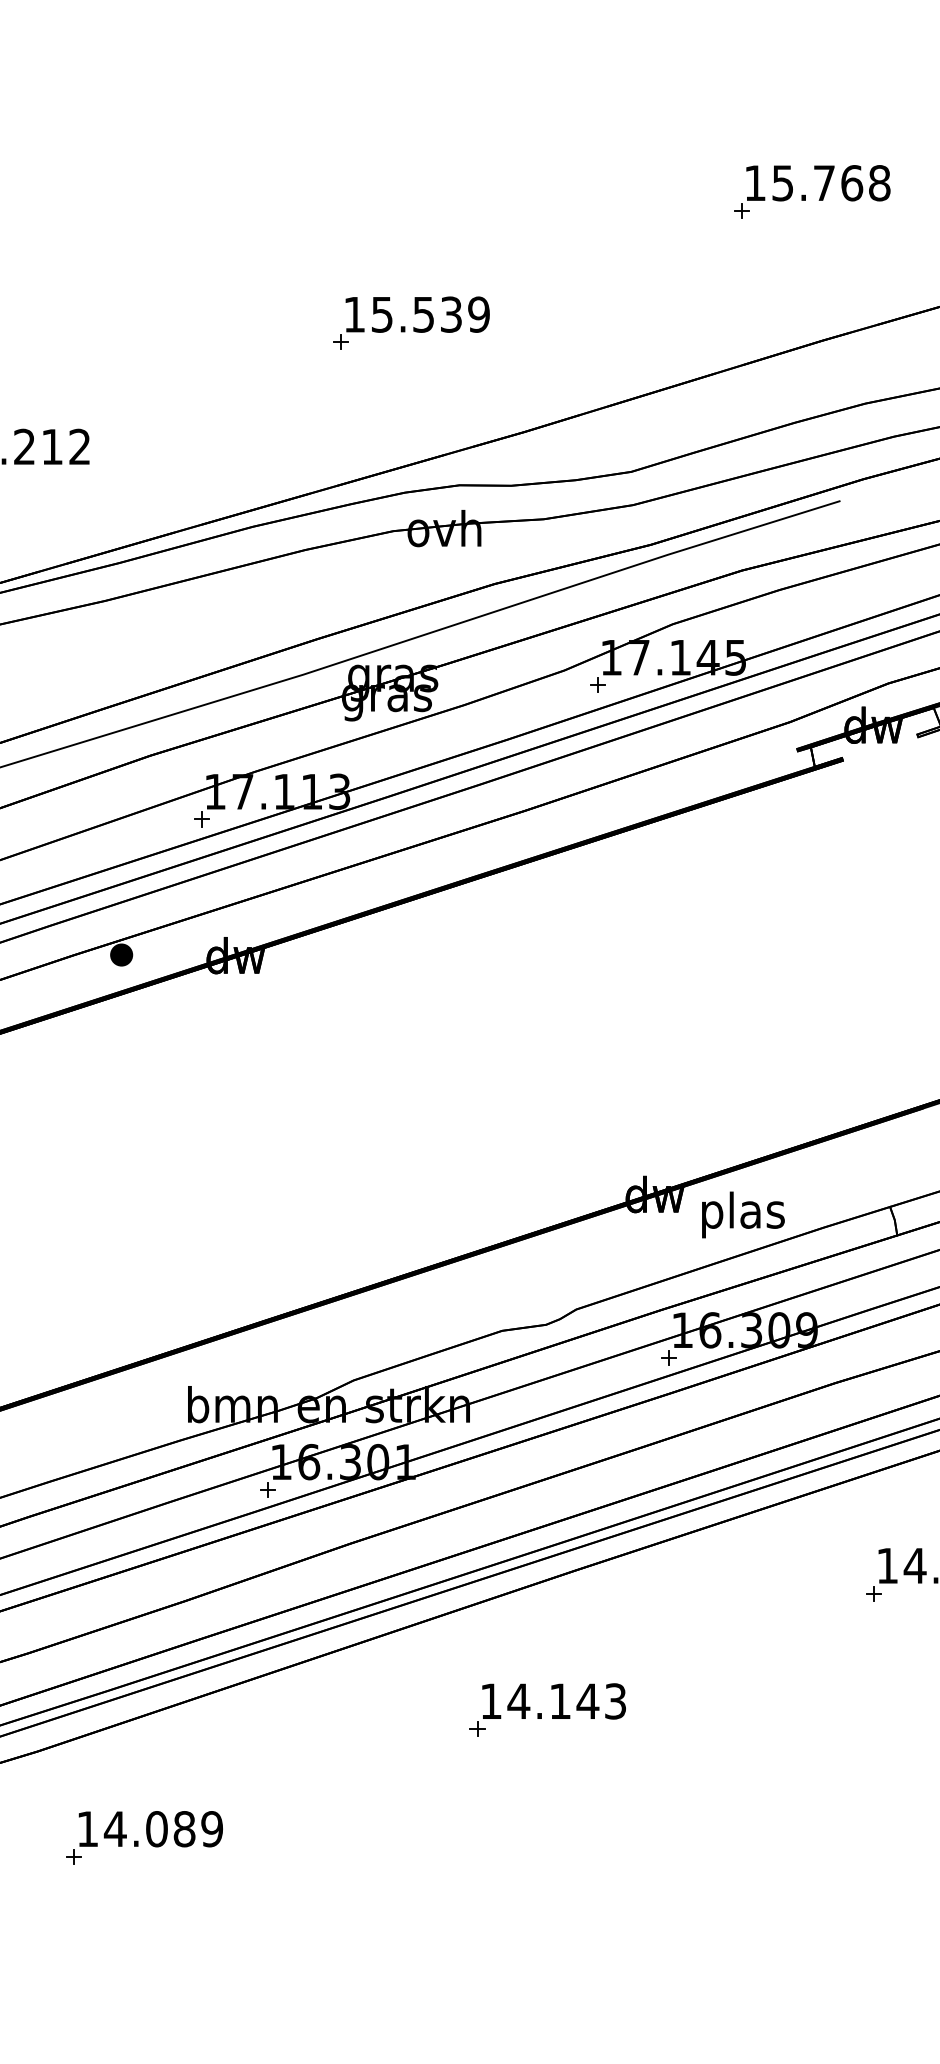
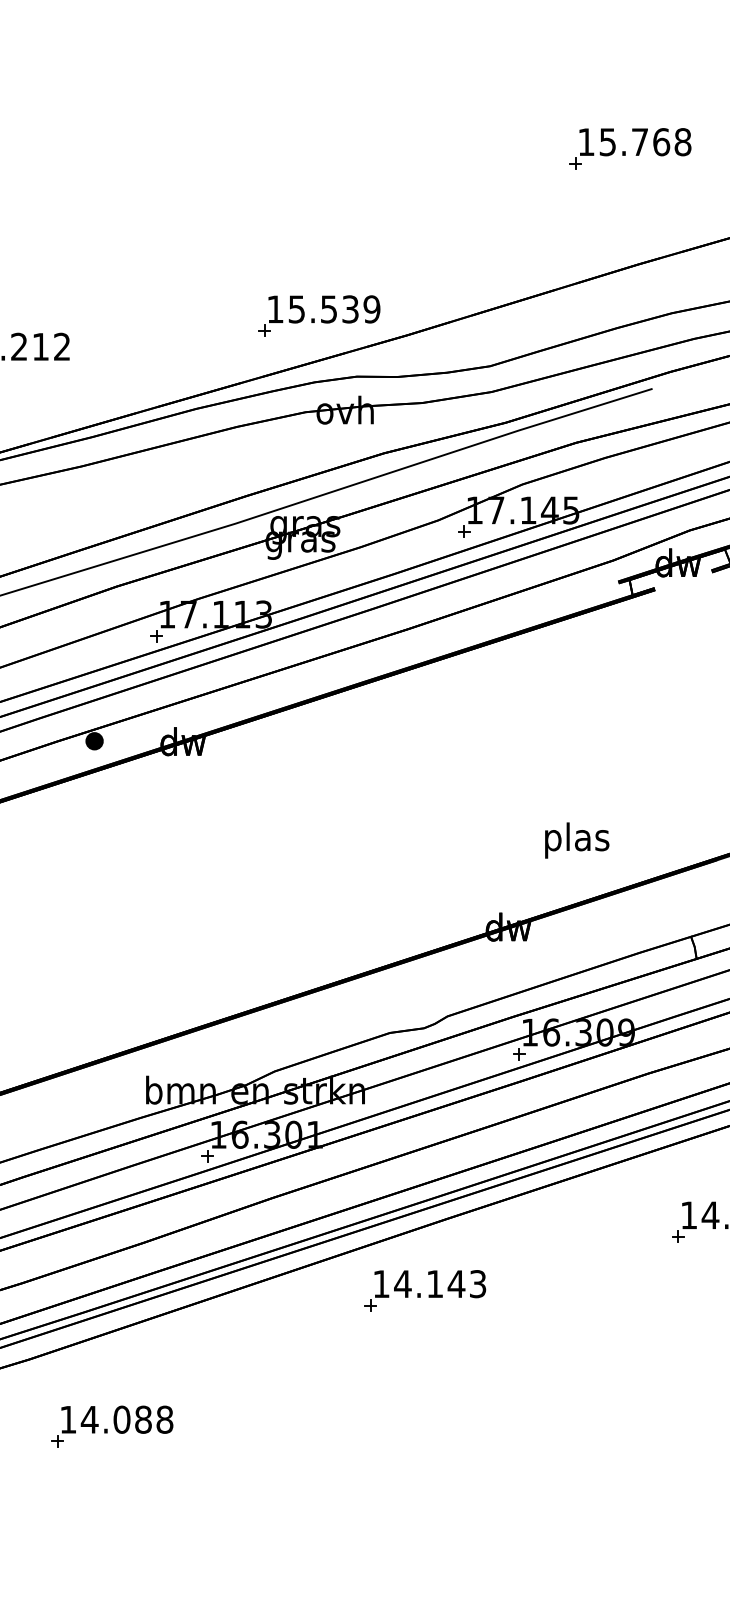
part: (411, 322) -> (319, 315), moved
text: (743, 1214) -> (577, 840), moved
part: (541, 1713) -> (420, 1293), moved
text: (212, 1829) -> (165, 1420), 14.089 -> 14.088

